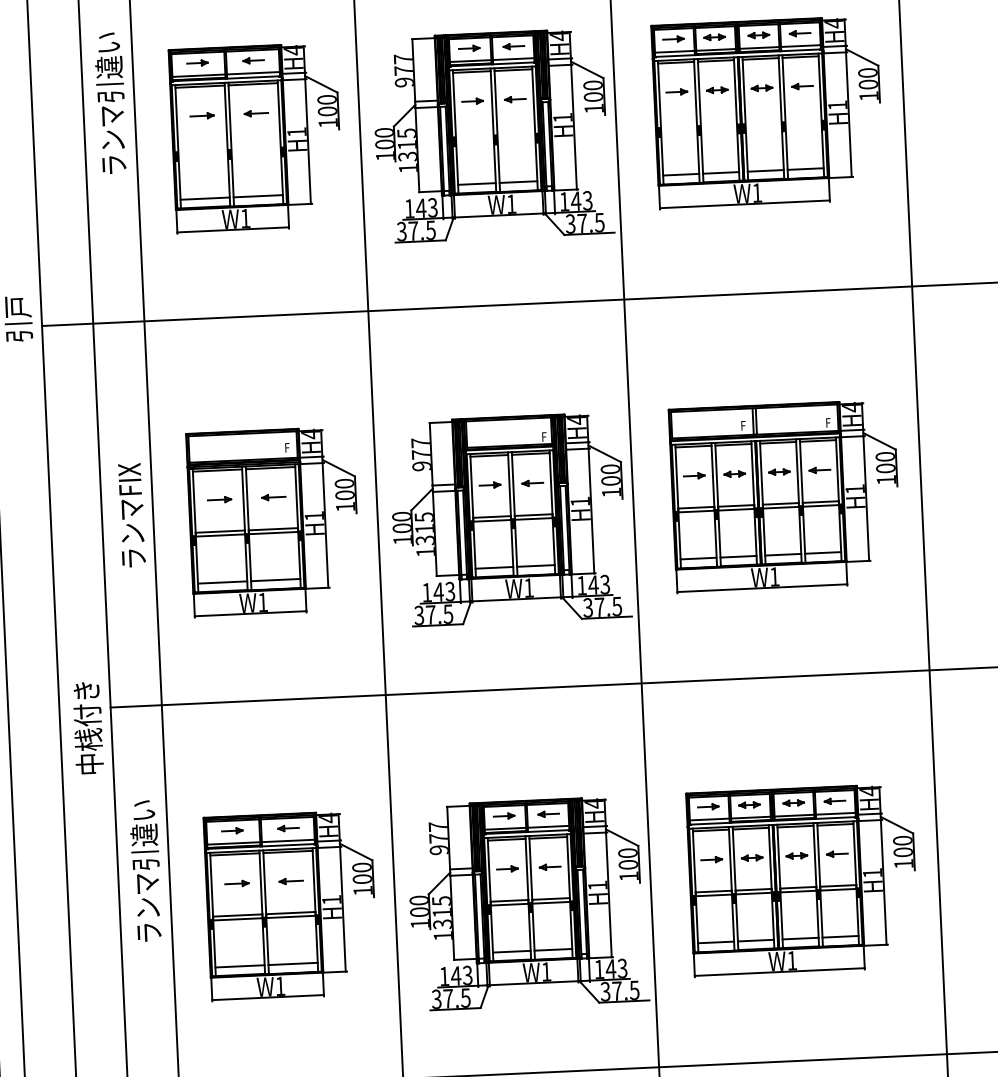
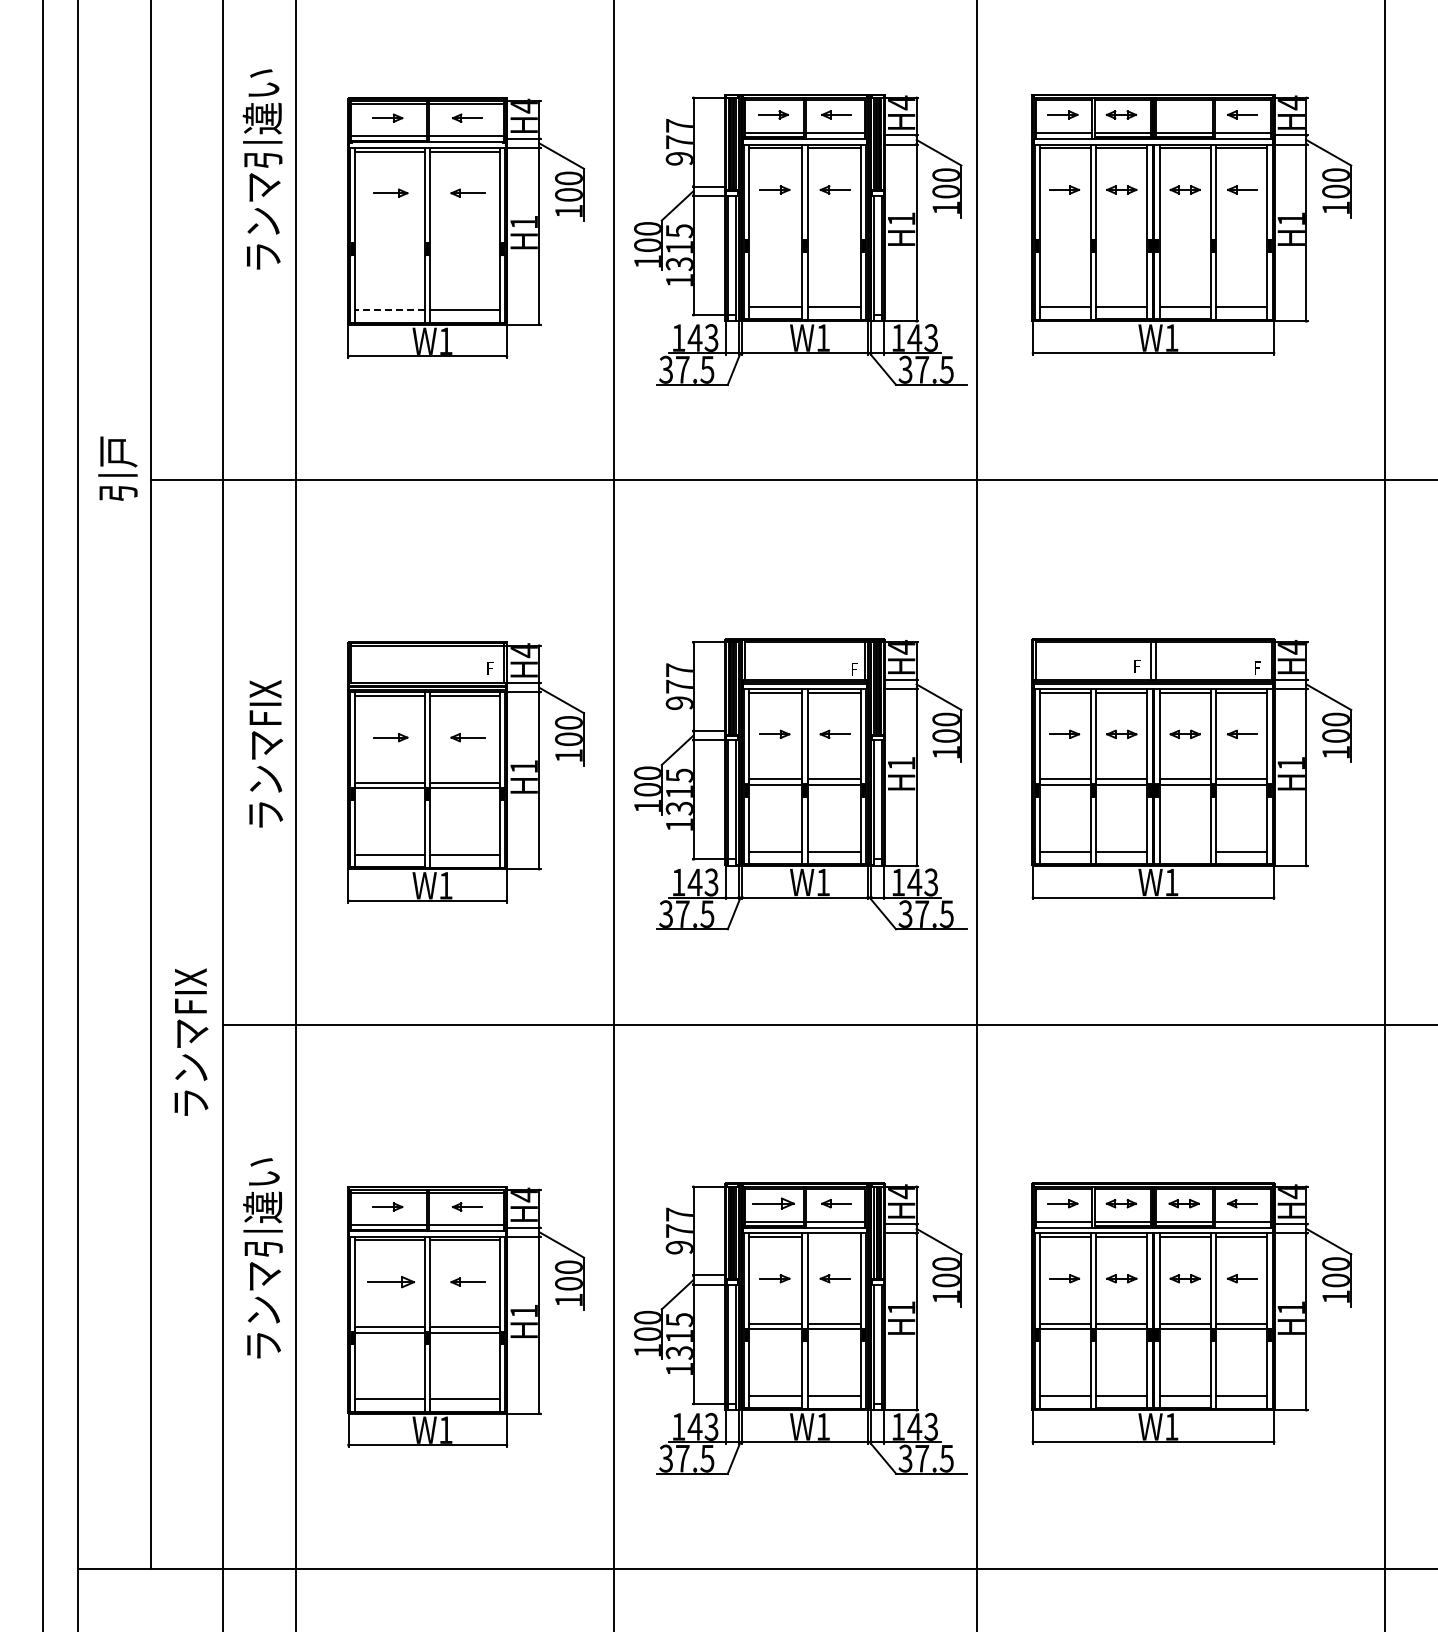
part: (758, 35) -> (1183, 114), removed
line: (204, 198) -> (389, 310), solid -> dashed
line: (782, 554) -> (1184, 851), removed
text: (87, 721) -> (190, 1042), 中桟付き -> ランマFIX
part: (504, 816) -> (773, 1203), size x1.4
line: (548, 838) -> (834, 1237), removed
part: (236, 883) -> (390, 1281), size x1.4

